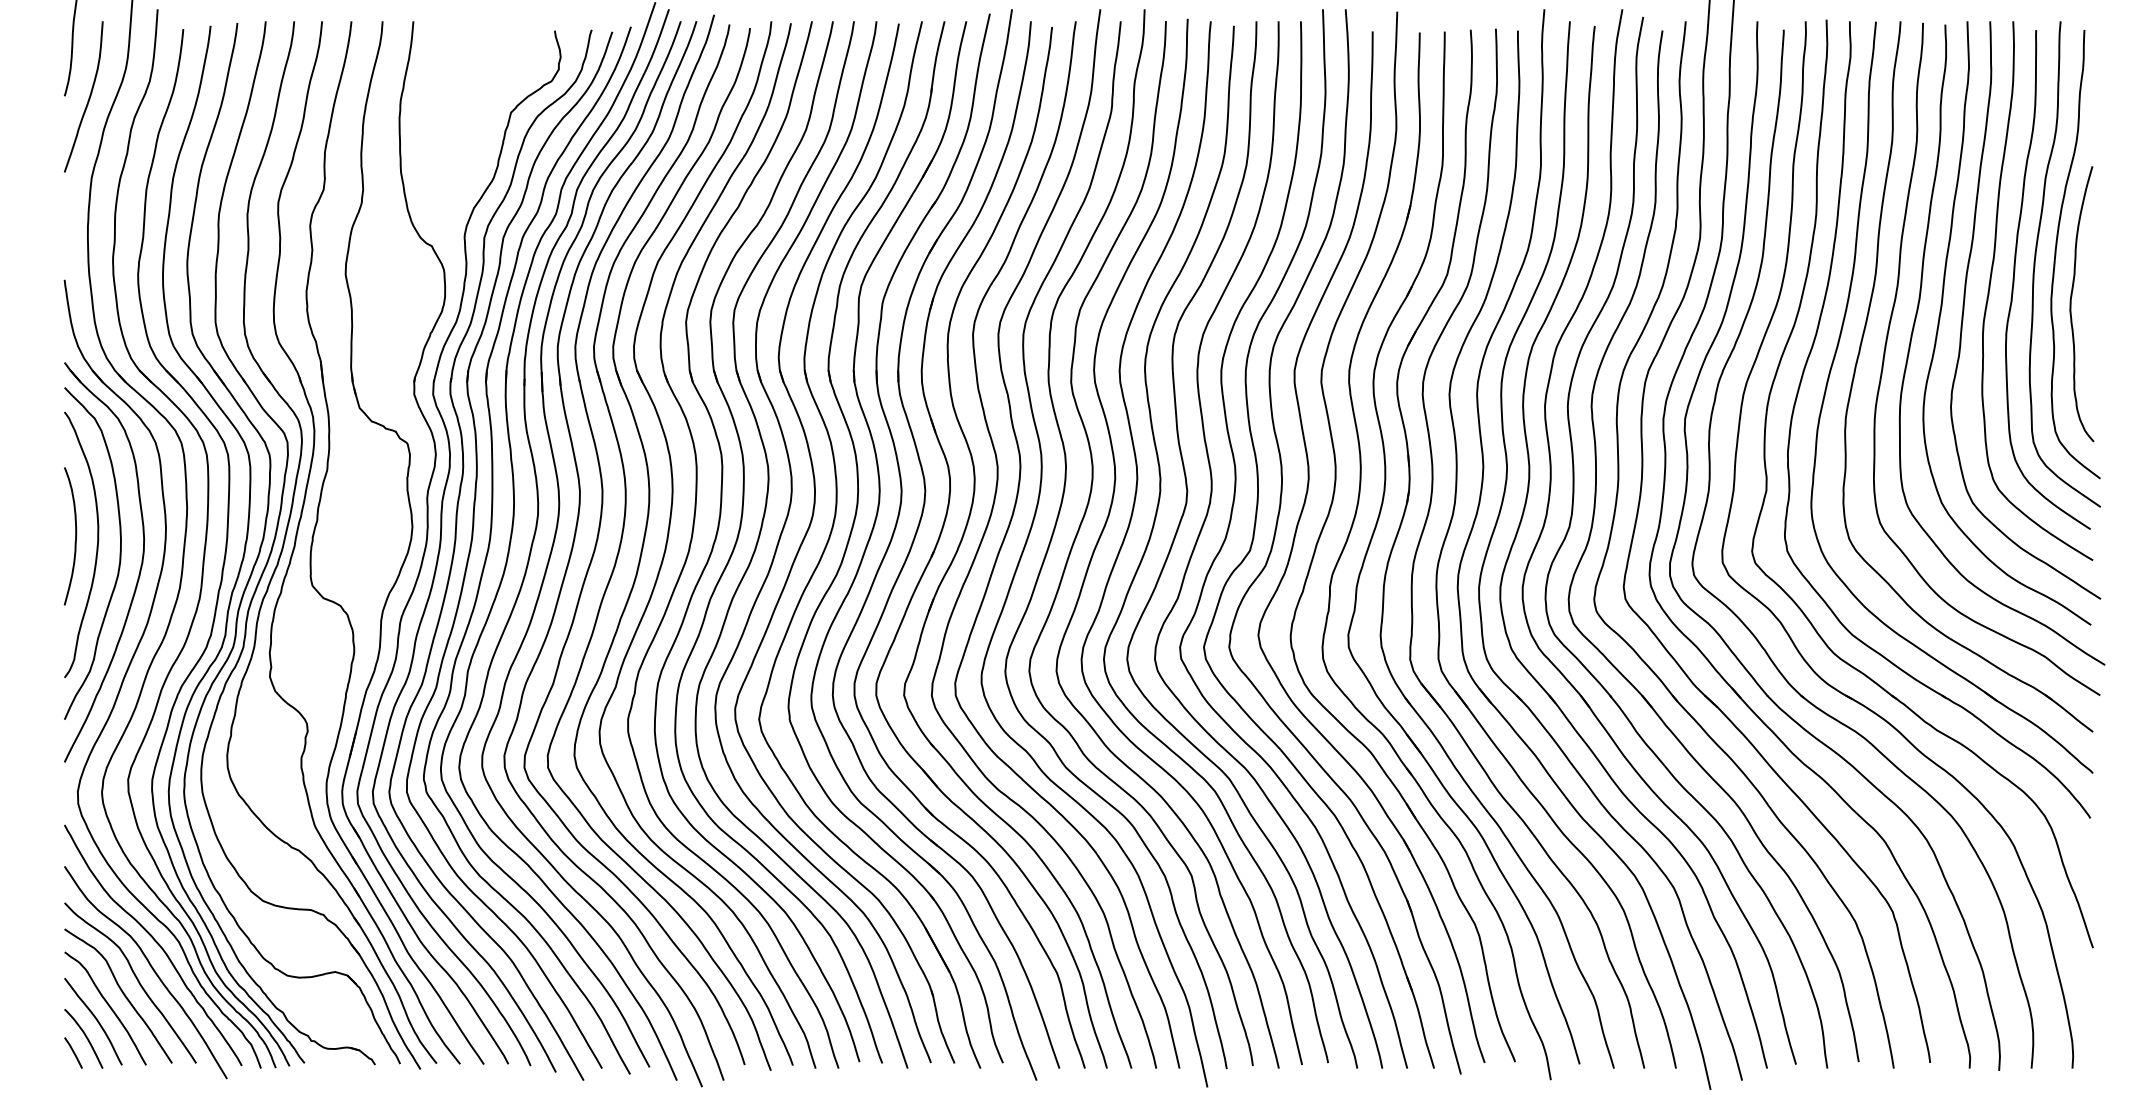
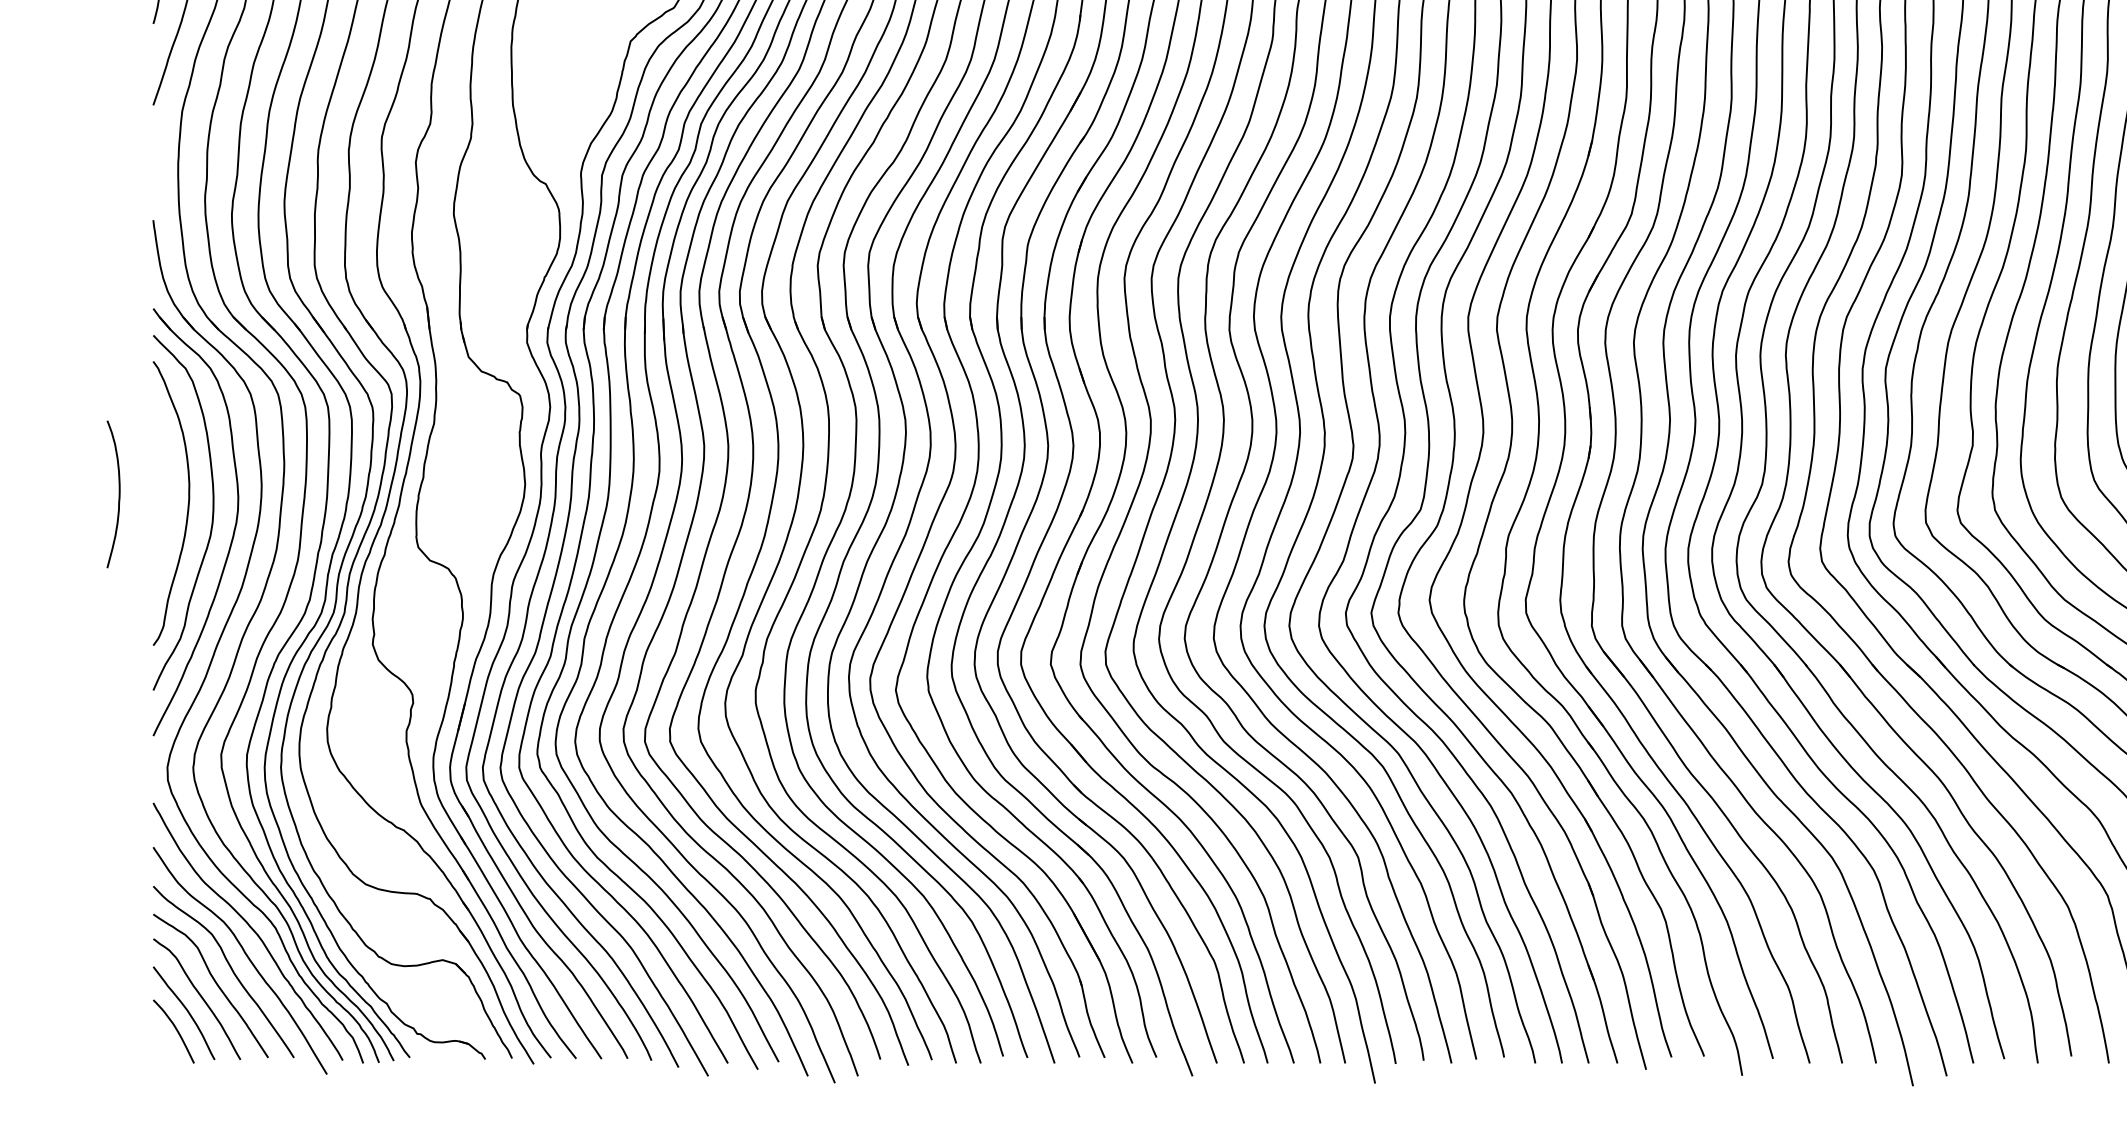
curve: (75, 536) -> (118, 494), moved
line: (73, 1052) -> (162, 1046), removed

